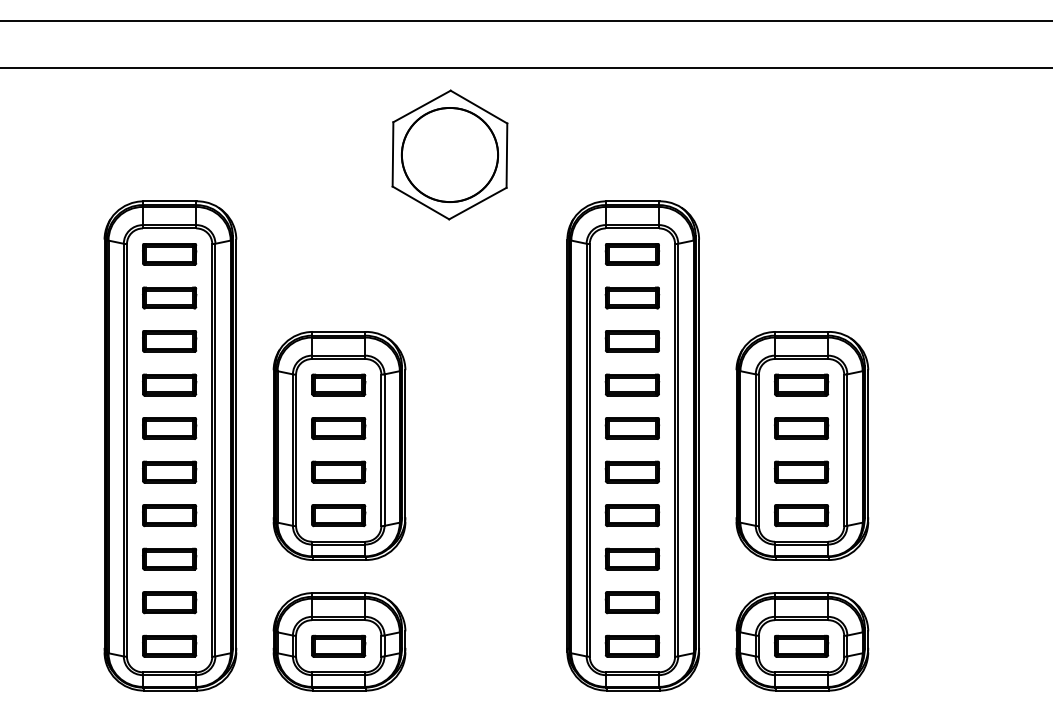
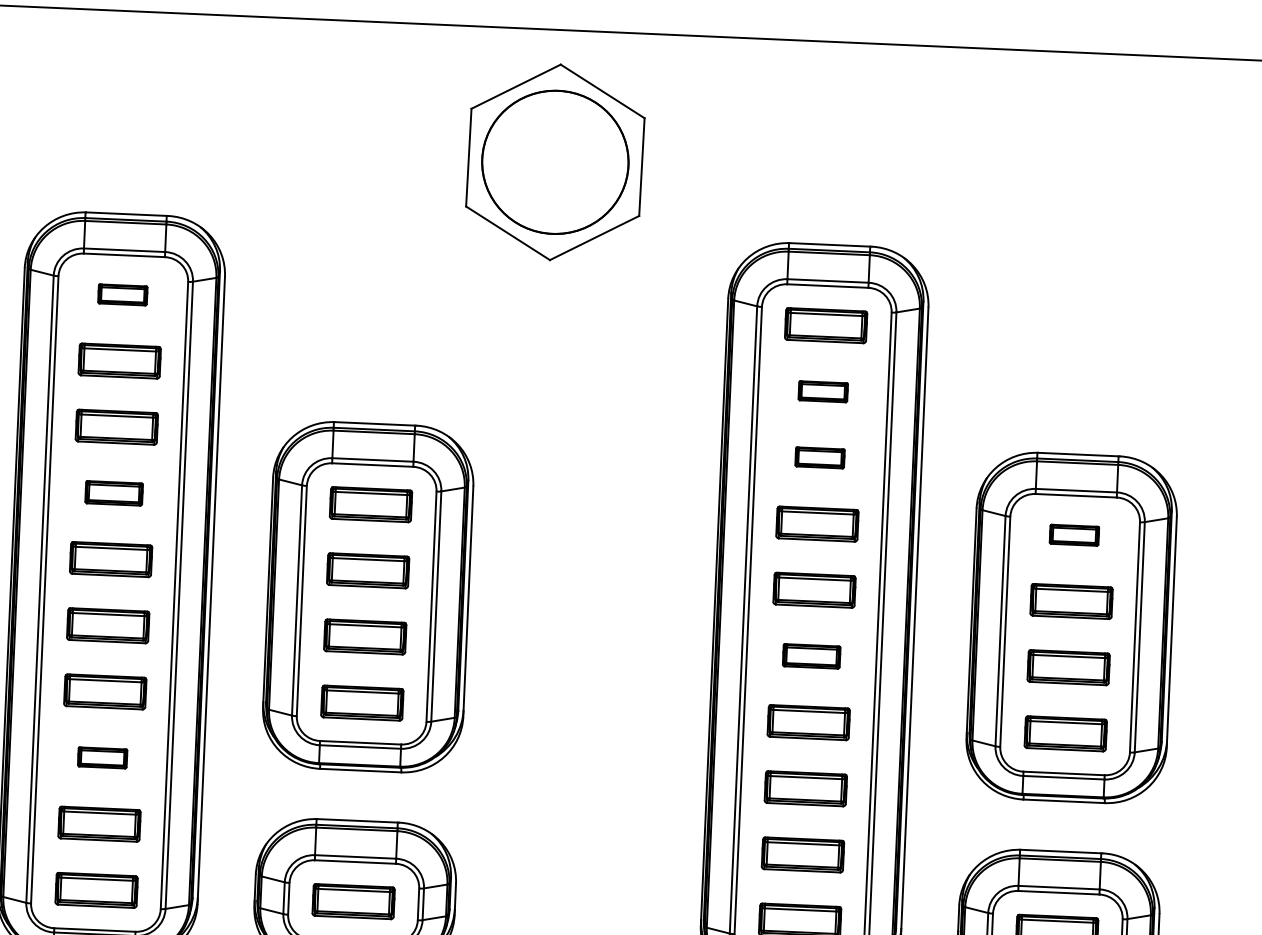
part: (169, 254) -> (122, 294), size x0.6
part: (632, 297) -> (823, 391), size x0.6
part: (631, 341) -> (818, 457), size x0.6
part: (169, 384) -> (113, 492), size x0.7
part: (801, 384) -> (1074, 534), size x0.6
part: (632, 471) -> (811, 655), size x0.7
part: (169, 558) -> (102, 757), size x0.6

